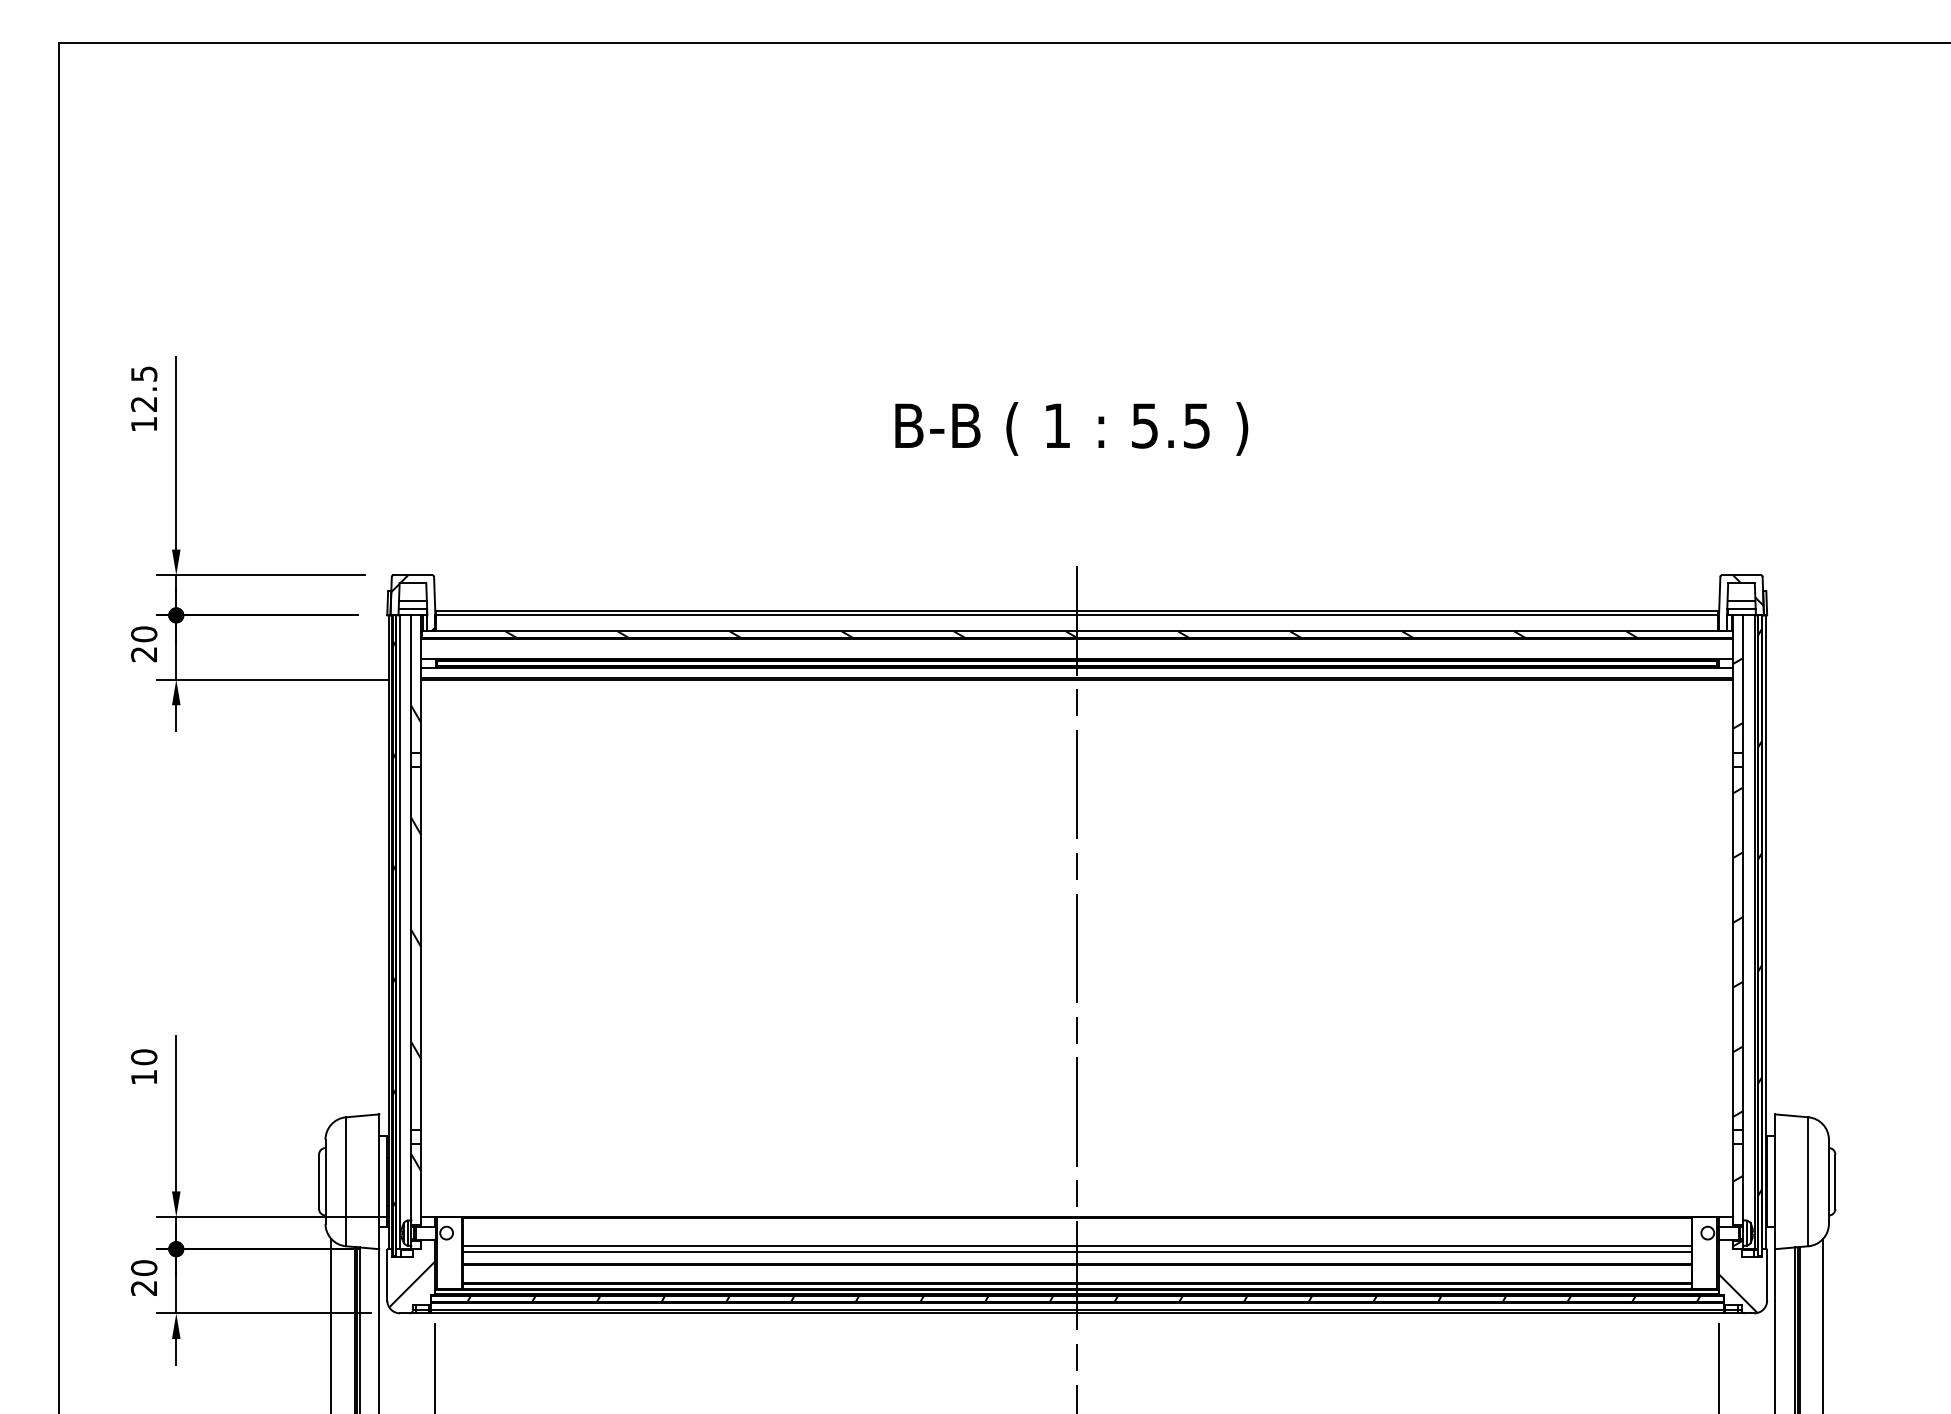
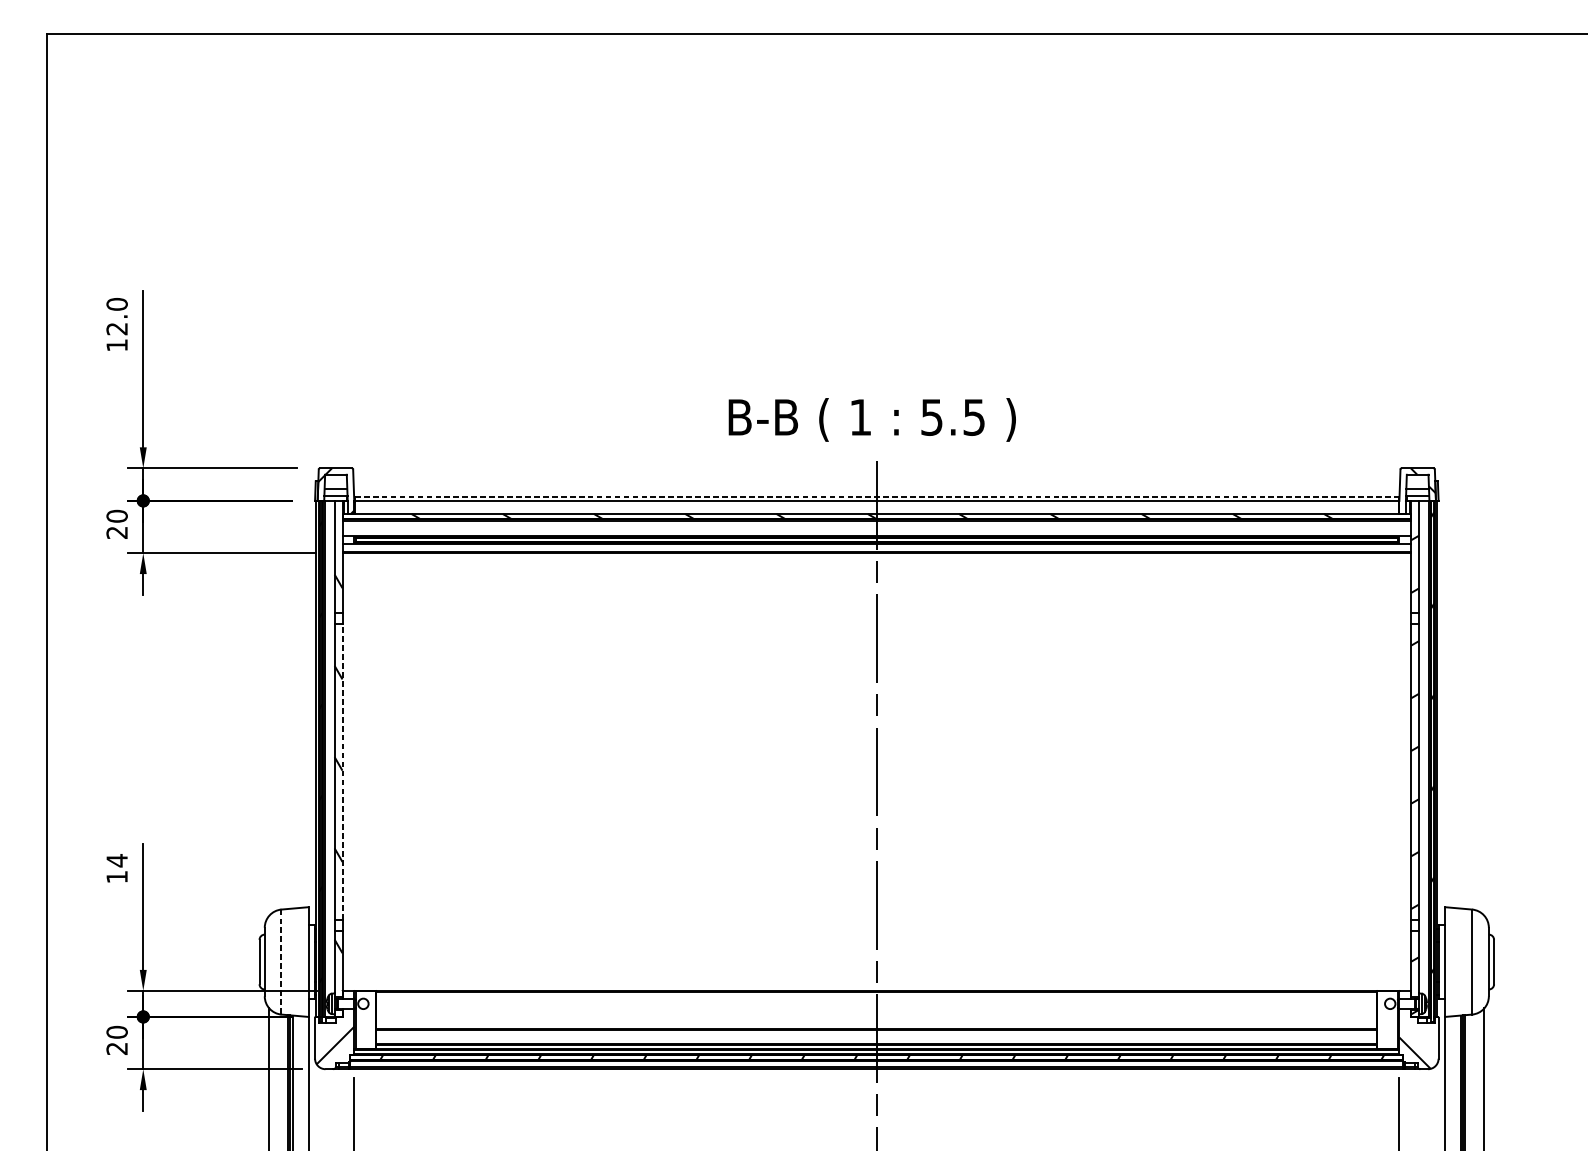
text: (144, 373) -> (117, 303), 12.5 -> 12.0
text: (1071, 428) -> (872, 419), moved
line: (1077, 610) -> (877, 496), solid -> dashed
line: (420, 947) -> (342, 771), solid -> dashed
text: (144, 1057) -> (117, 860), 10 -> 14
line: (346, 1182) -> (281, 962), solid -> dashed
line: (1076, 1245) -> (876, 1013), removed
line: (1076, 1252) -> (876, 1019), removed

